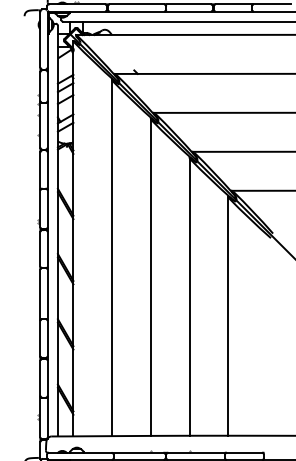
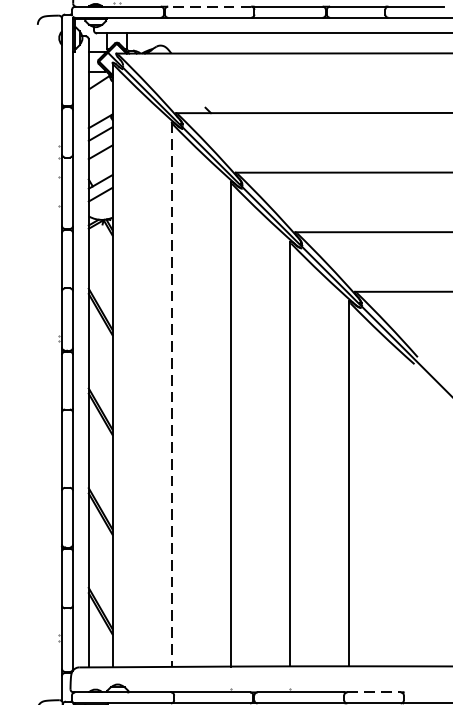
line: (136, 4) -> (208, 6), solid -> dashed
line: (112, 258) -> (172, 395), solid -> dashed
line: (244, 452) -> (374, 691), solid -> dashed

